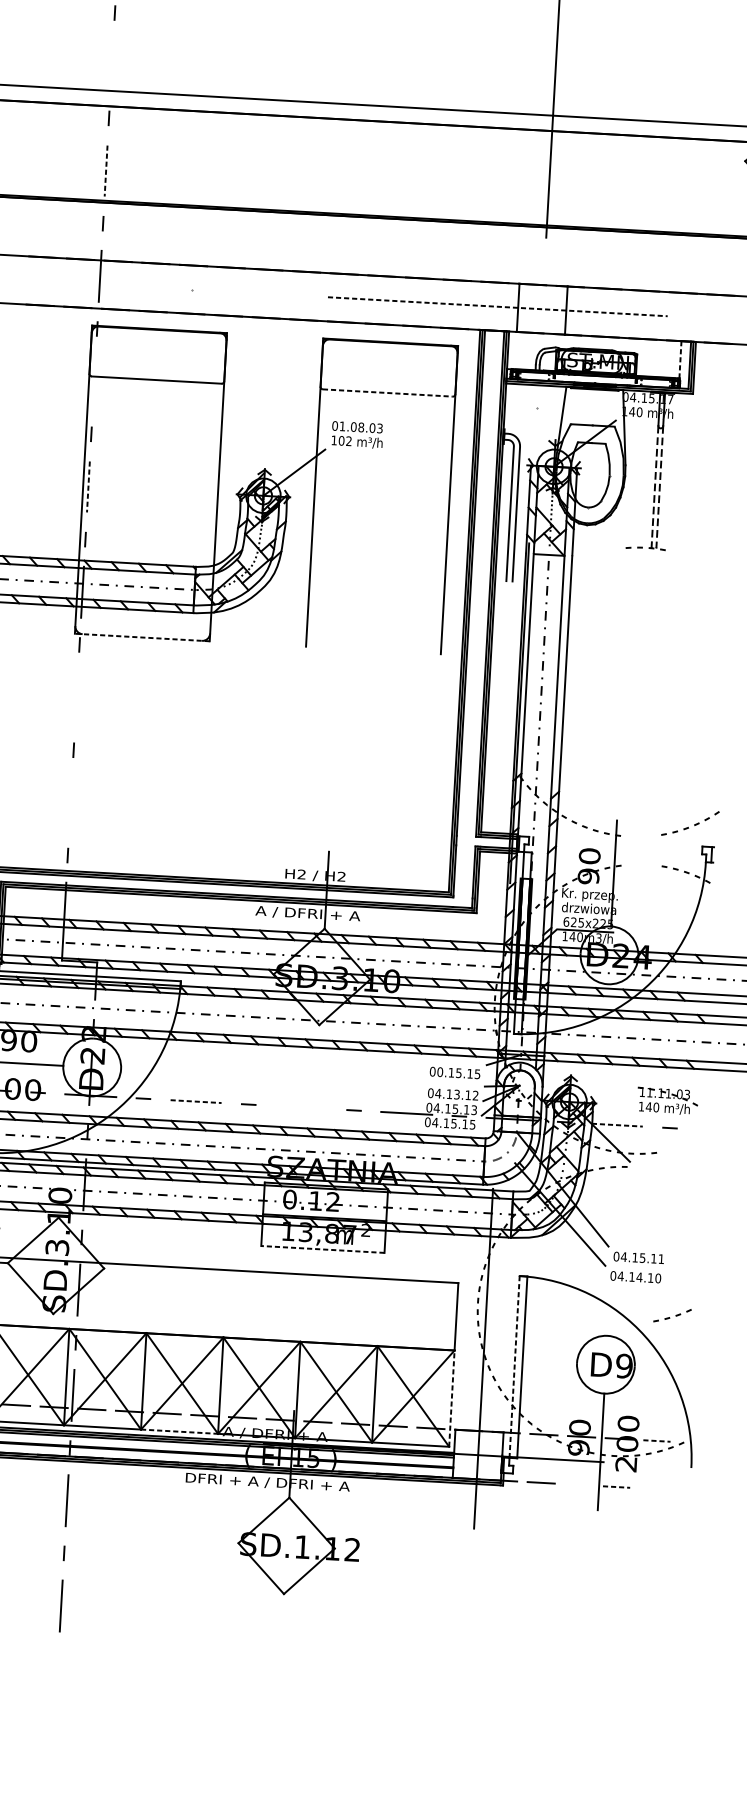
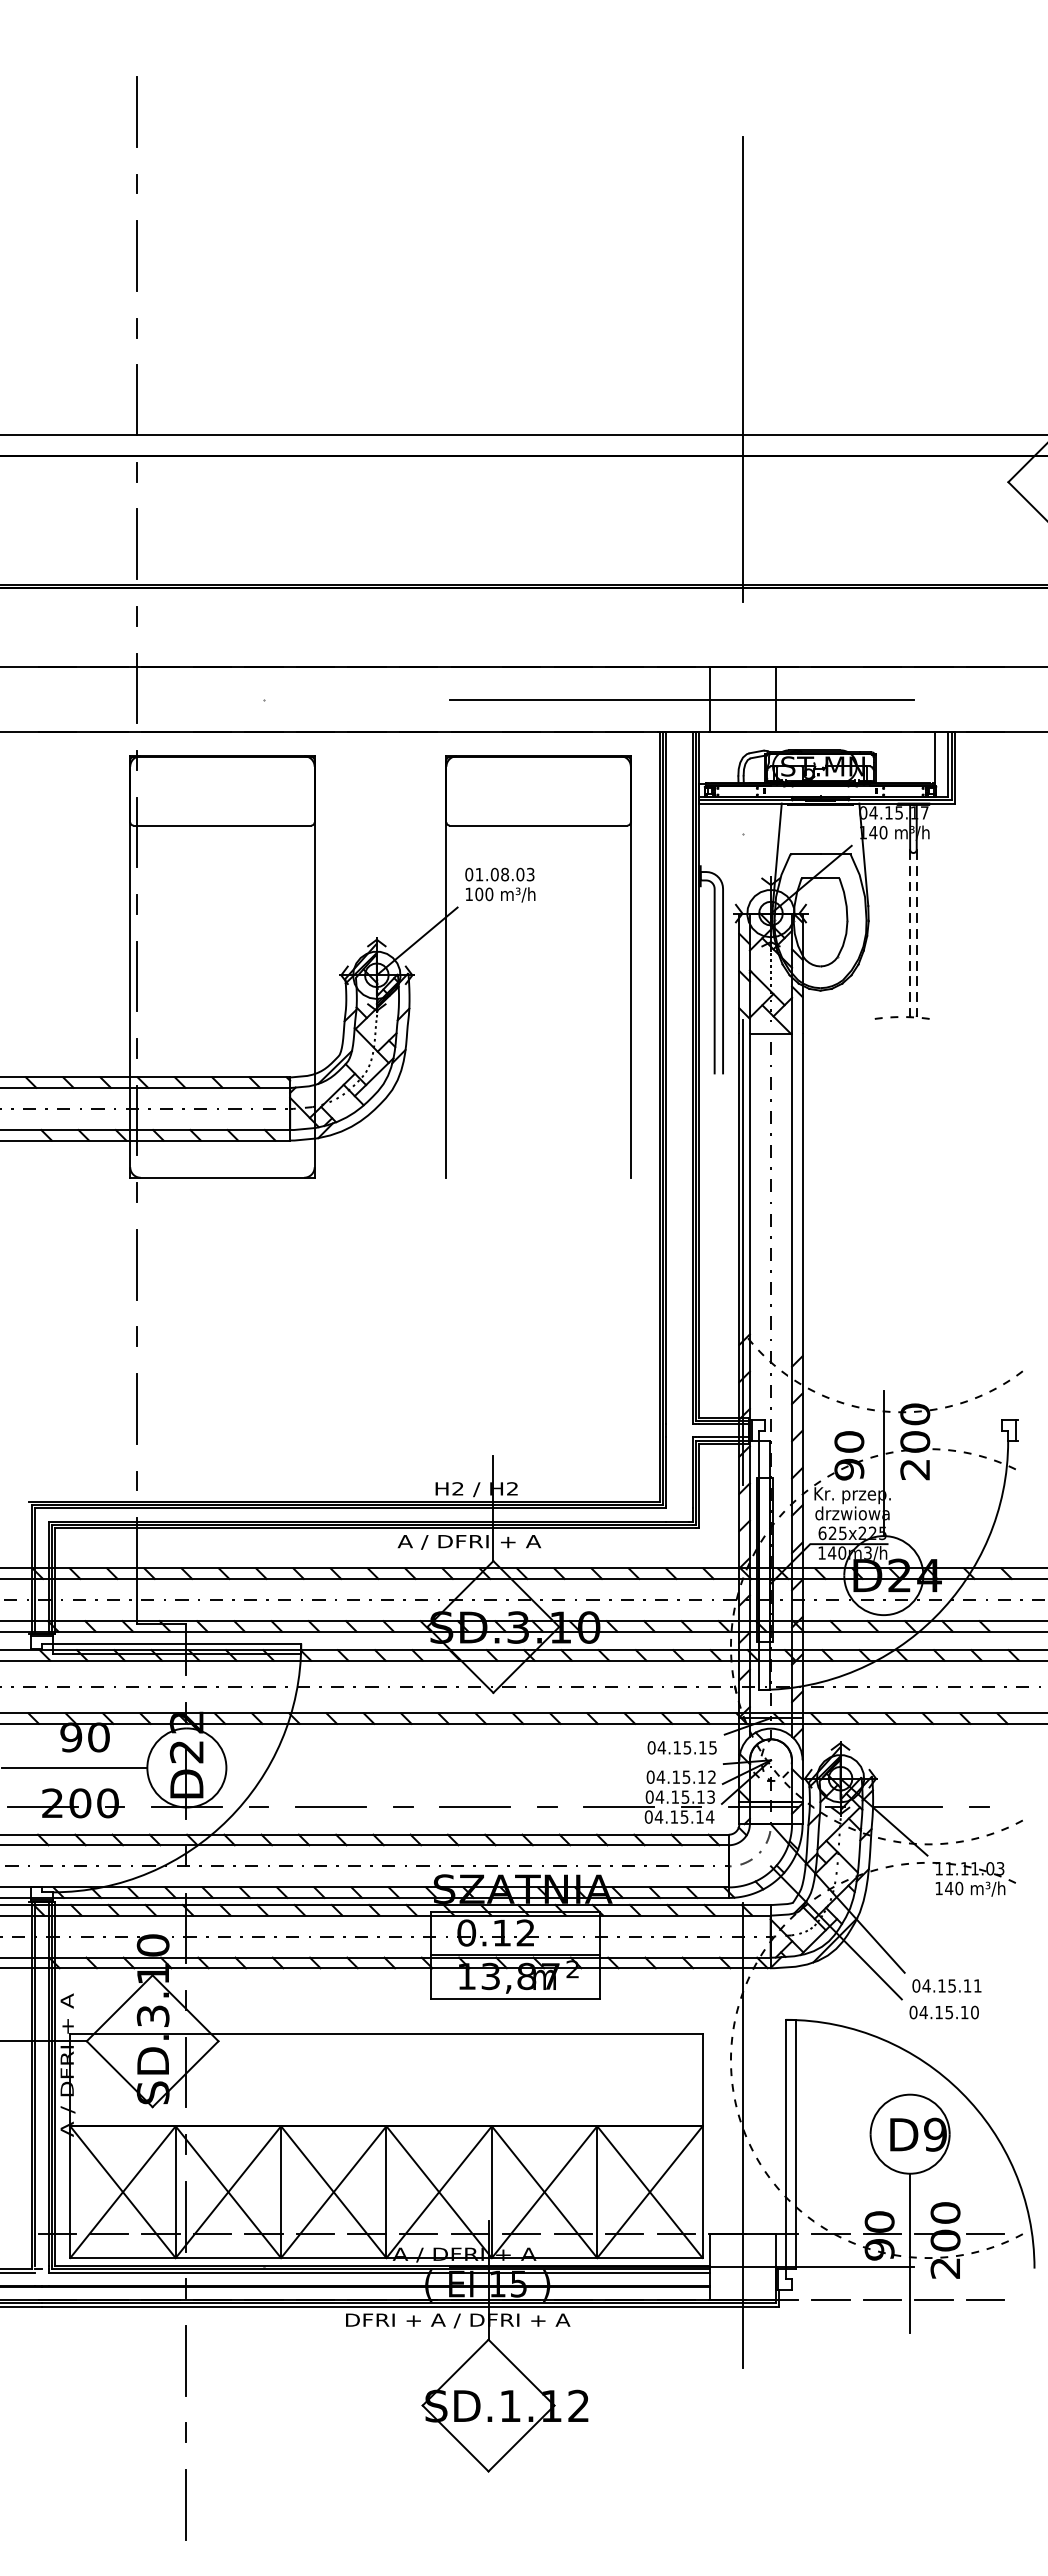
line: (111, 65) -> (137, 400), added
line: (106, 171) -> (137, 544), dashed -> solid
line: (498, 306) -> (682, 699), dashed -> solid
line: (680, 360) -> (935, 758), dashed -> solid
line: (94, 381) -> (137, 832), added
line: (387, 392) -> (538, 825), dashed -> solid
text: (349, 441) -> (489, 894), 102 -> 100
line: (88, 486) -> (137, 976), dashed -> solid
line: (141, 637) -> (221, 1177), dashed -> solid
line: (75, 697) -> (136, 1264), added
line: (70, 802) -> (137, 1408), added
part: (641, 858) -> (919, 1441), added
text: (439, 1071) -> (661, 1747), 00.15.15 -> 04.15.15
text: (457, 1094) -> (686, 1776), 04.13.12 -> 04.15.12
line: (196, 1101) -> (331, 1806), dashed -> solid
part: (667, 1101) -> (973, 1879), moved
line: (300, 1107) -> (474, 1806), added
text: (472, 1124) -> (710, 1816), 04.15.15 -> 04.15.14
line: (617, 1125) -> (907, 1806), dashed -> solid
line: (322, 1249) -> (514, 1998), dashed -> solid
text: (639, 1277) -> (949, 2012), 04.14.10 -> 04.15.10
part: (672, 1315) -> (996, 1829), moved
line: (514, 1367) -> (785, 2144), dashed -> solid
line: (451, 1398) -> (702, 2192), dashed -> solid
line: (179, 1432) -> (333, 2258), dashed -> solid
line: (656, 1441) -> (985, 2234), dashed -> solid
line: (578, 1485) -> (882, 2300), added
line: (616, 1487) -> (934, 2300), dashed -> solid
line: (654, 1488) -> (985, 2299), added

